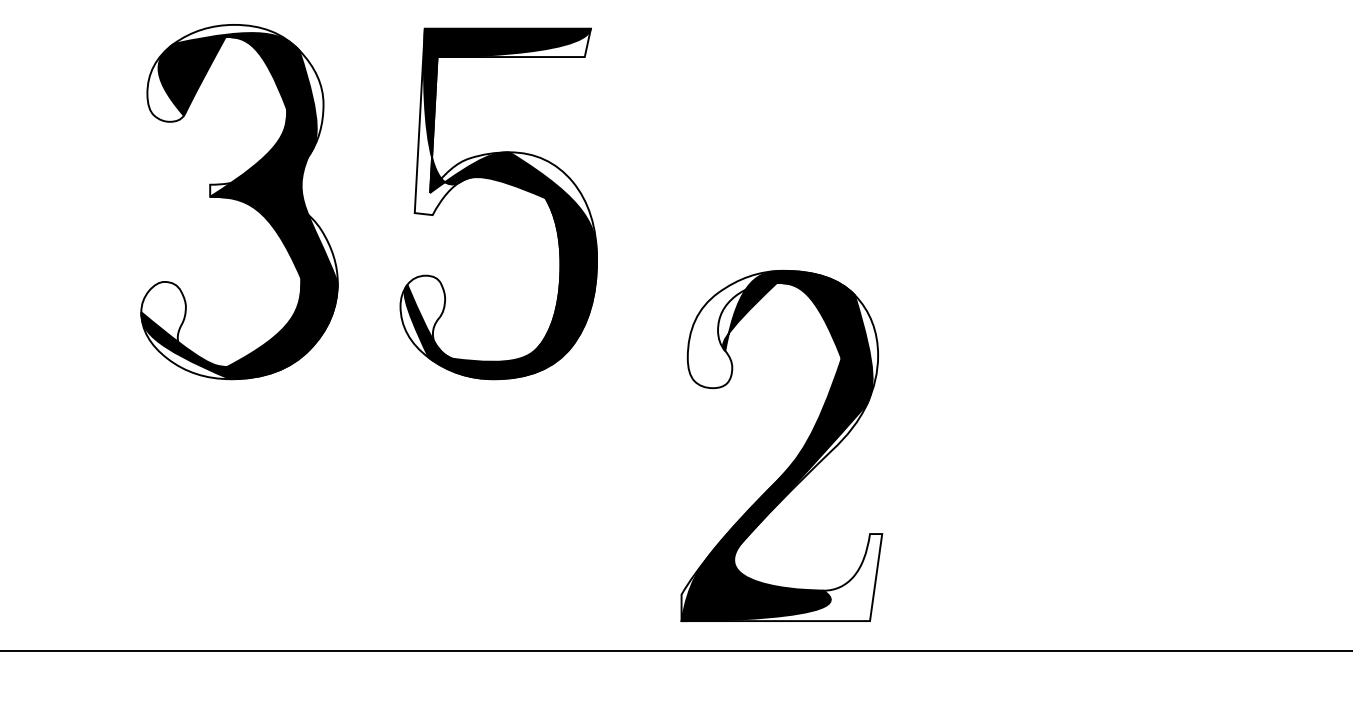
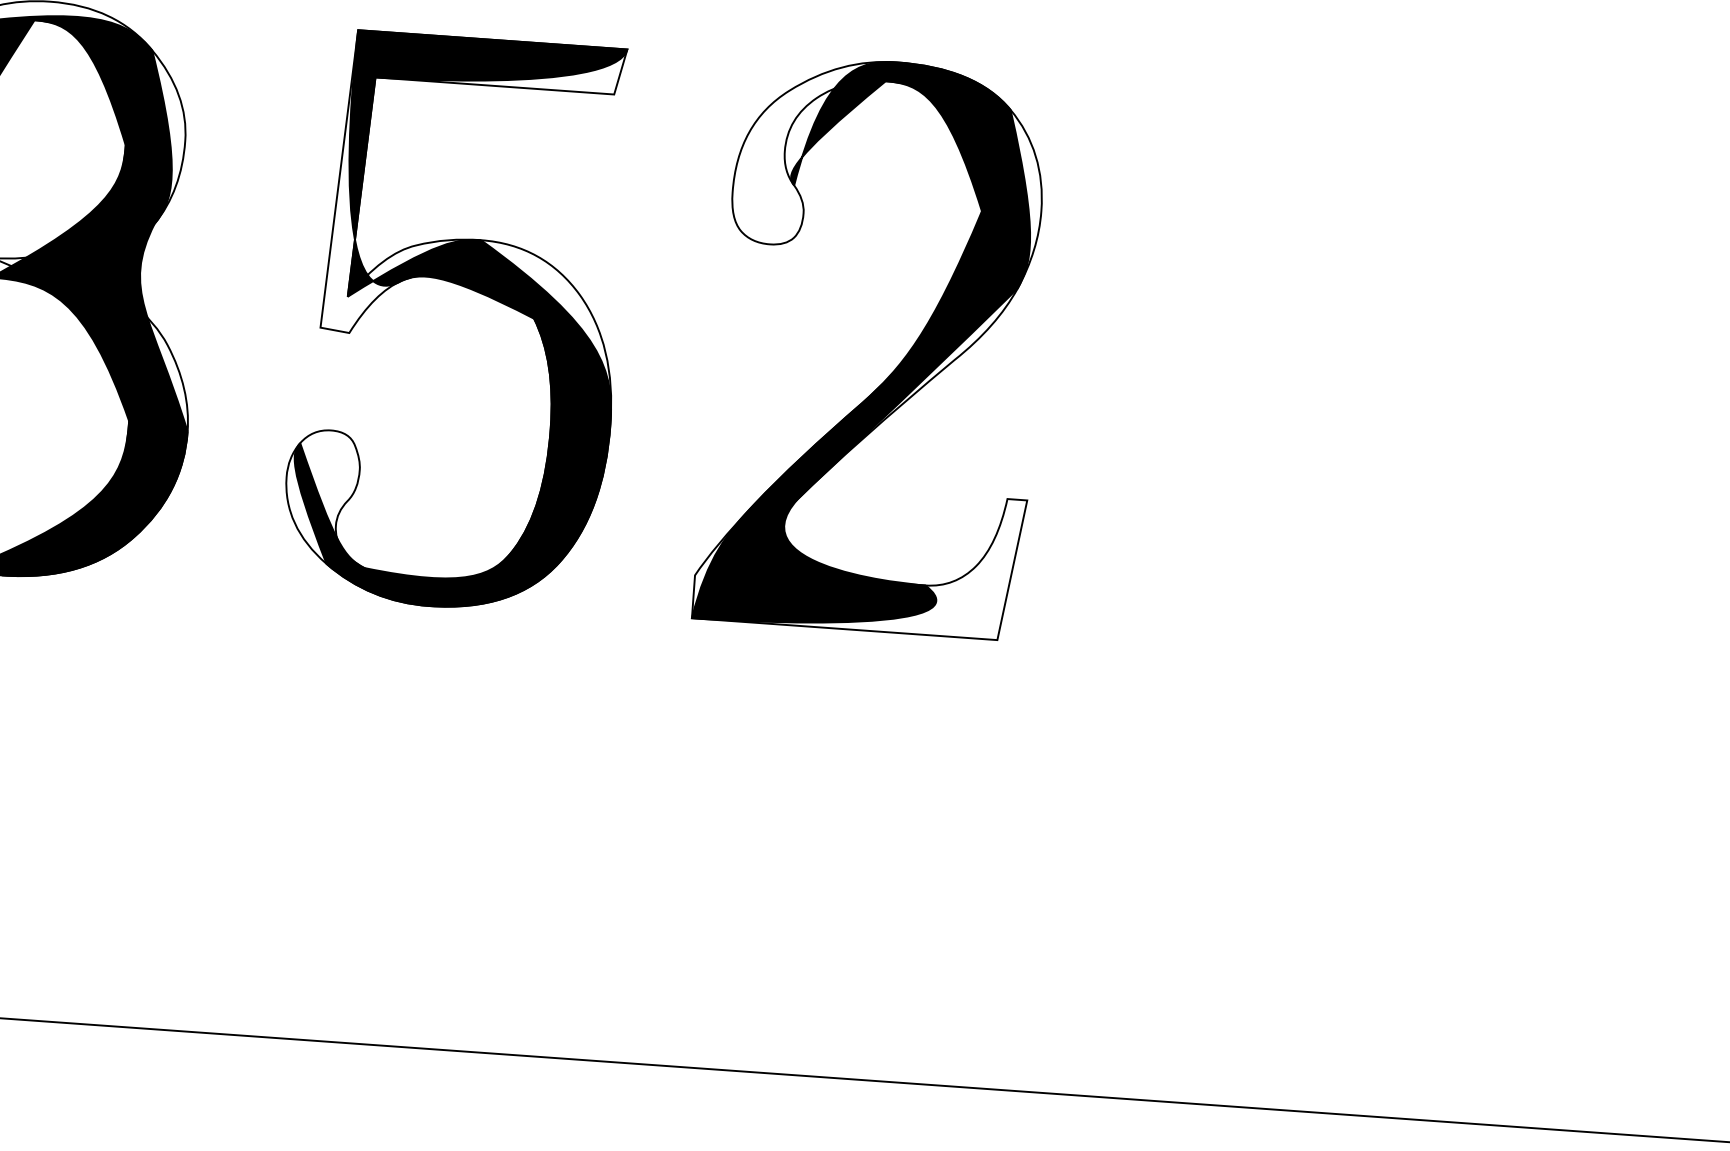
part: (797, 454) -> (899, 361), moved

